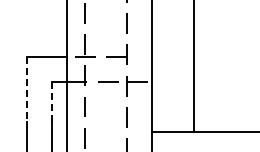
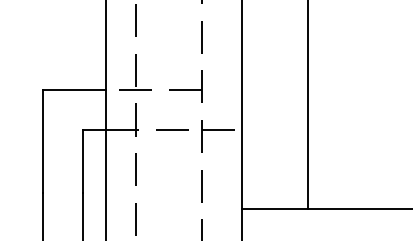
line: (27, 89) -> (43, 141), dashed -> solid
line: (52, 101) -> (83, 160), dashed -> solid

